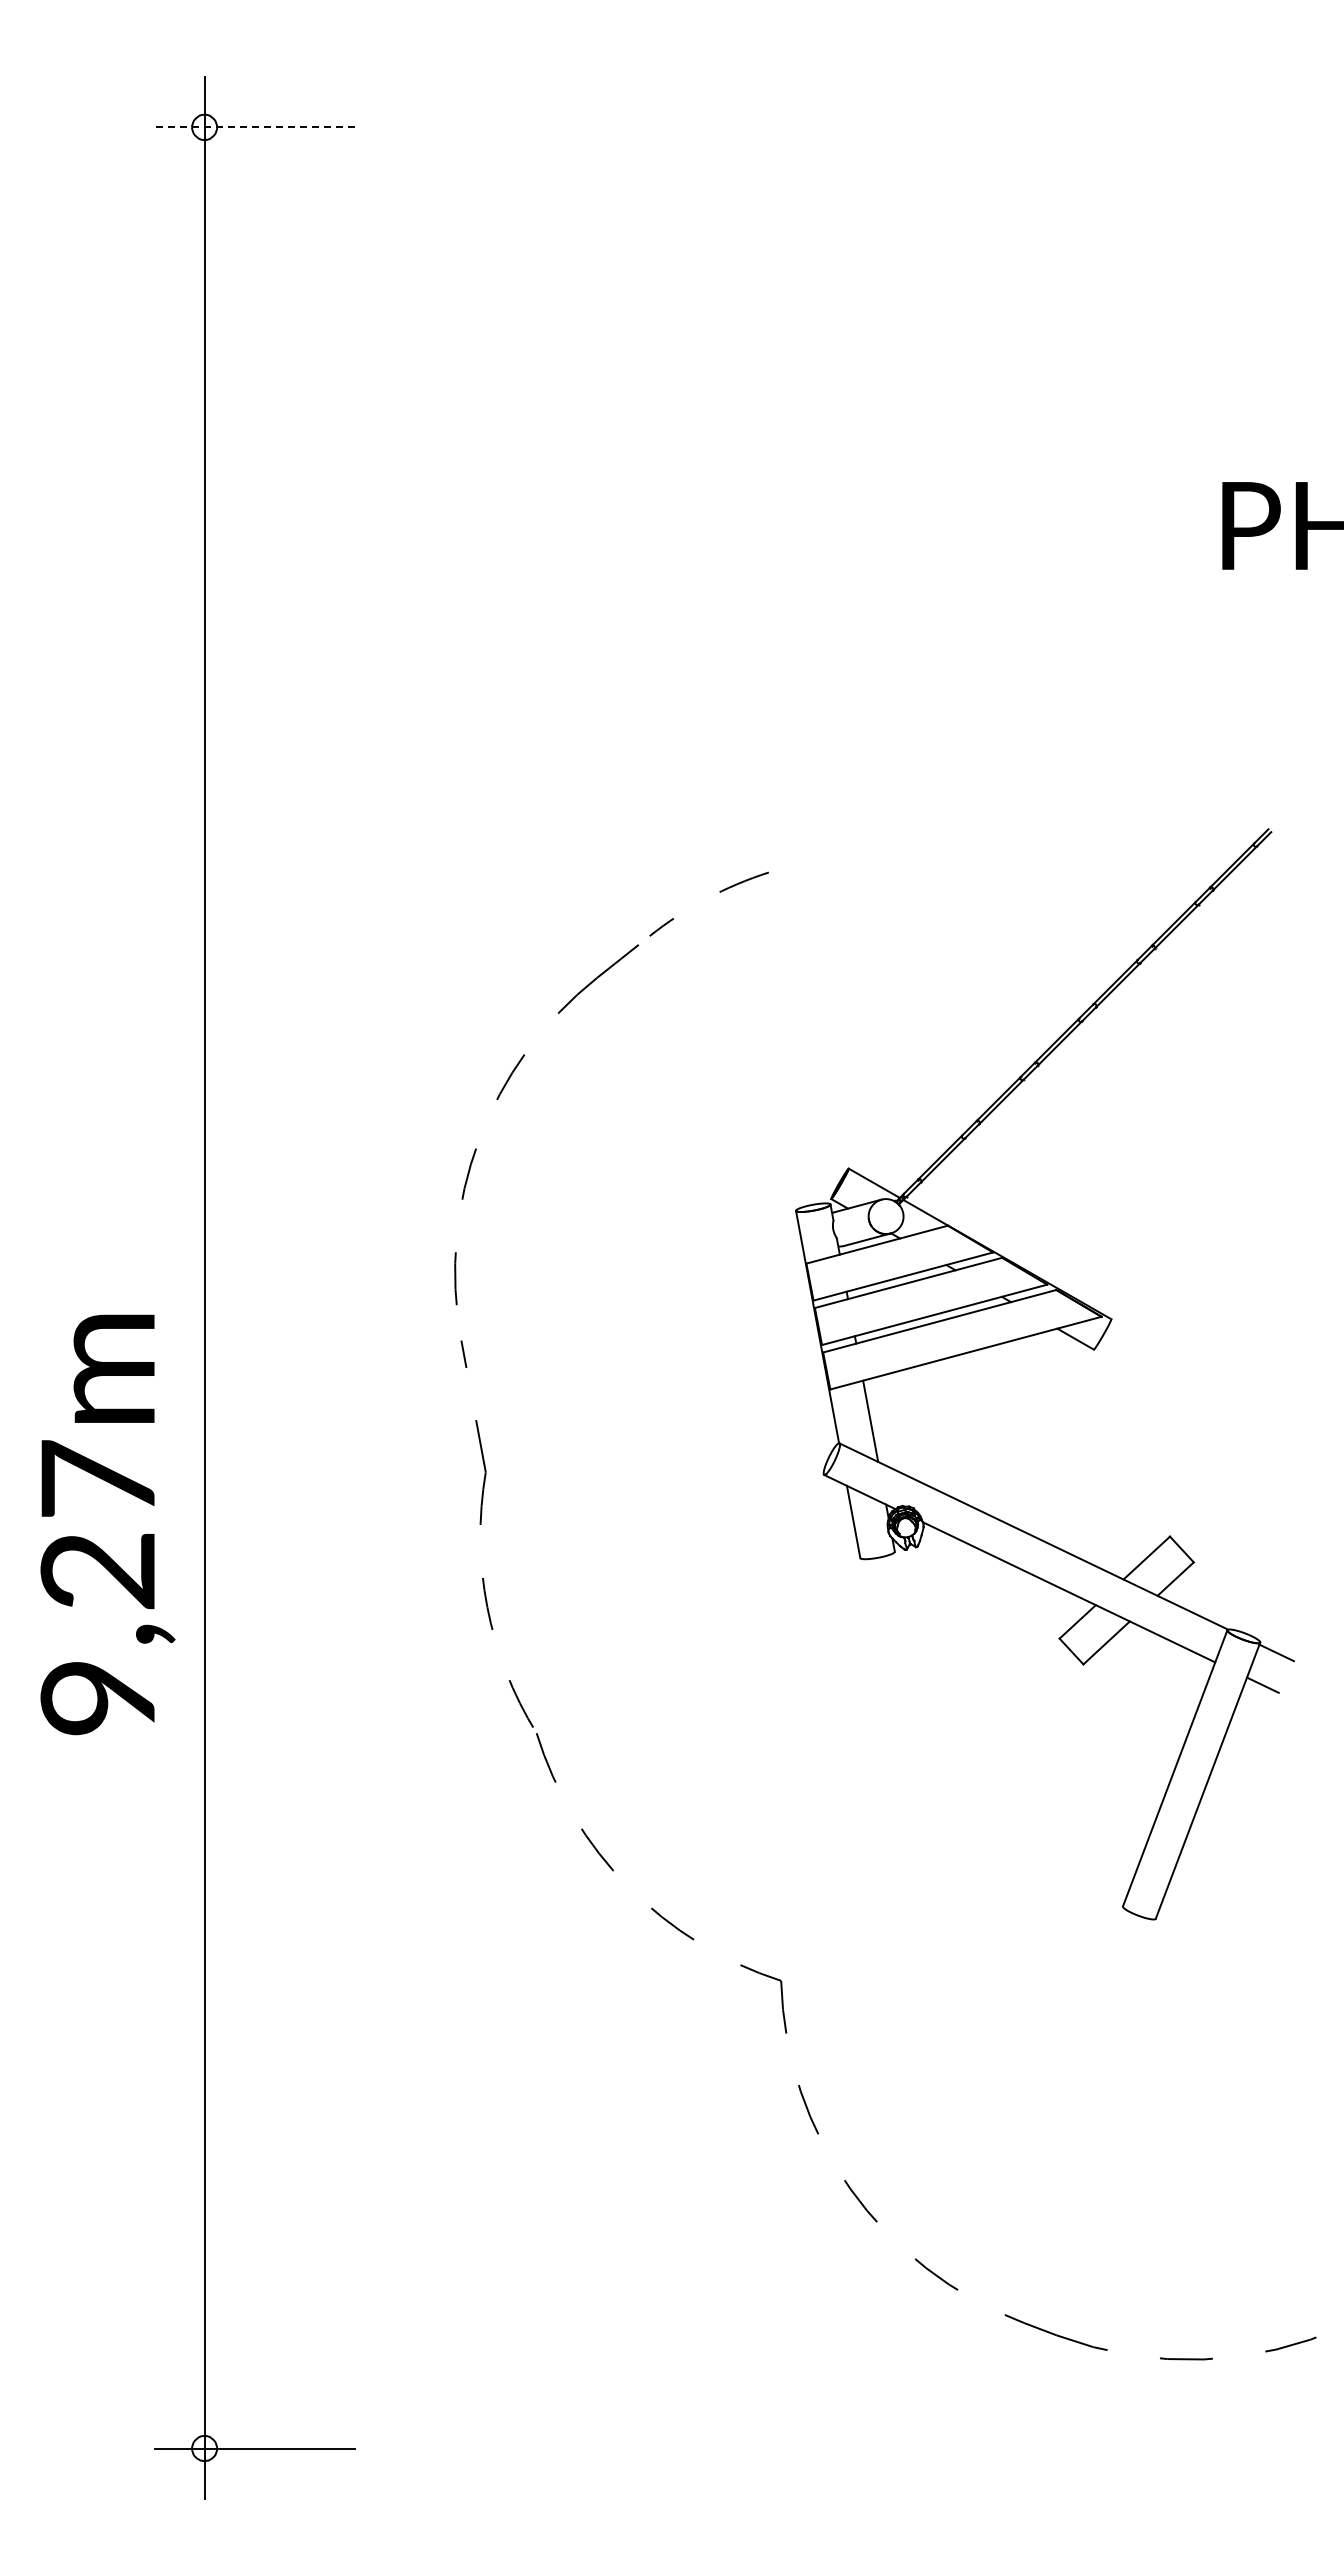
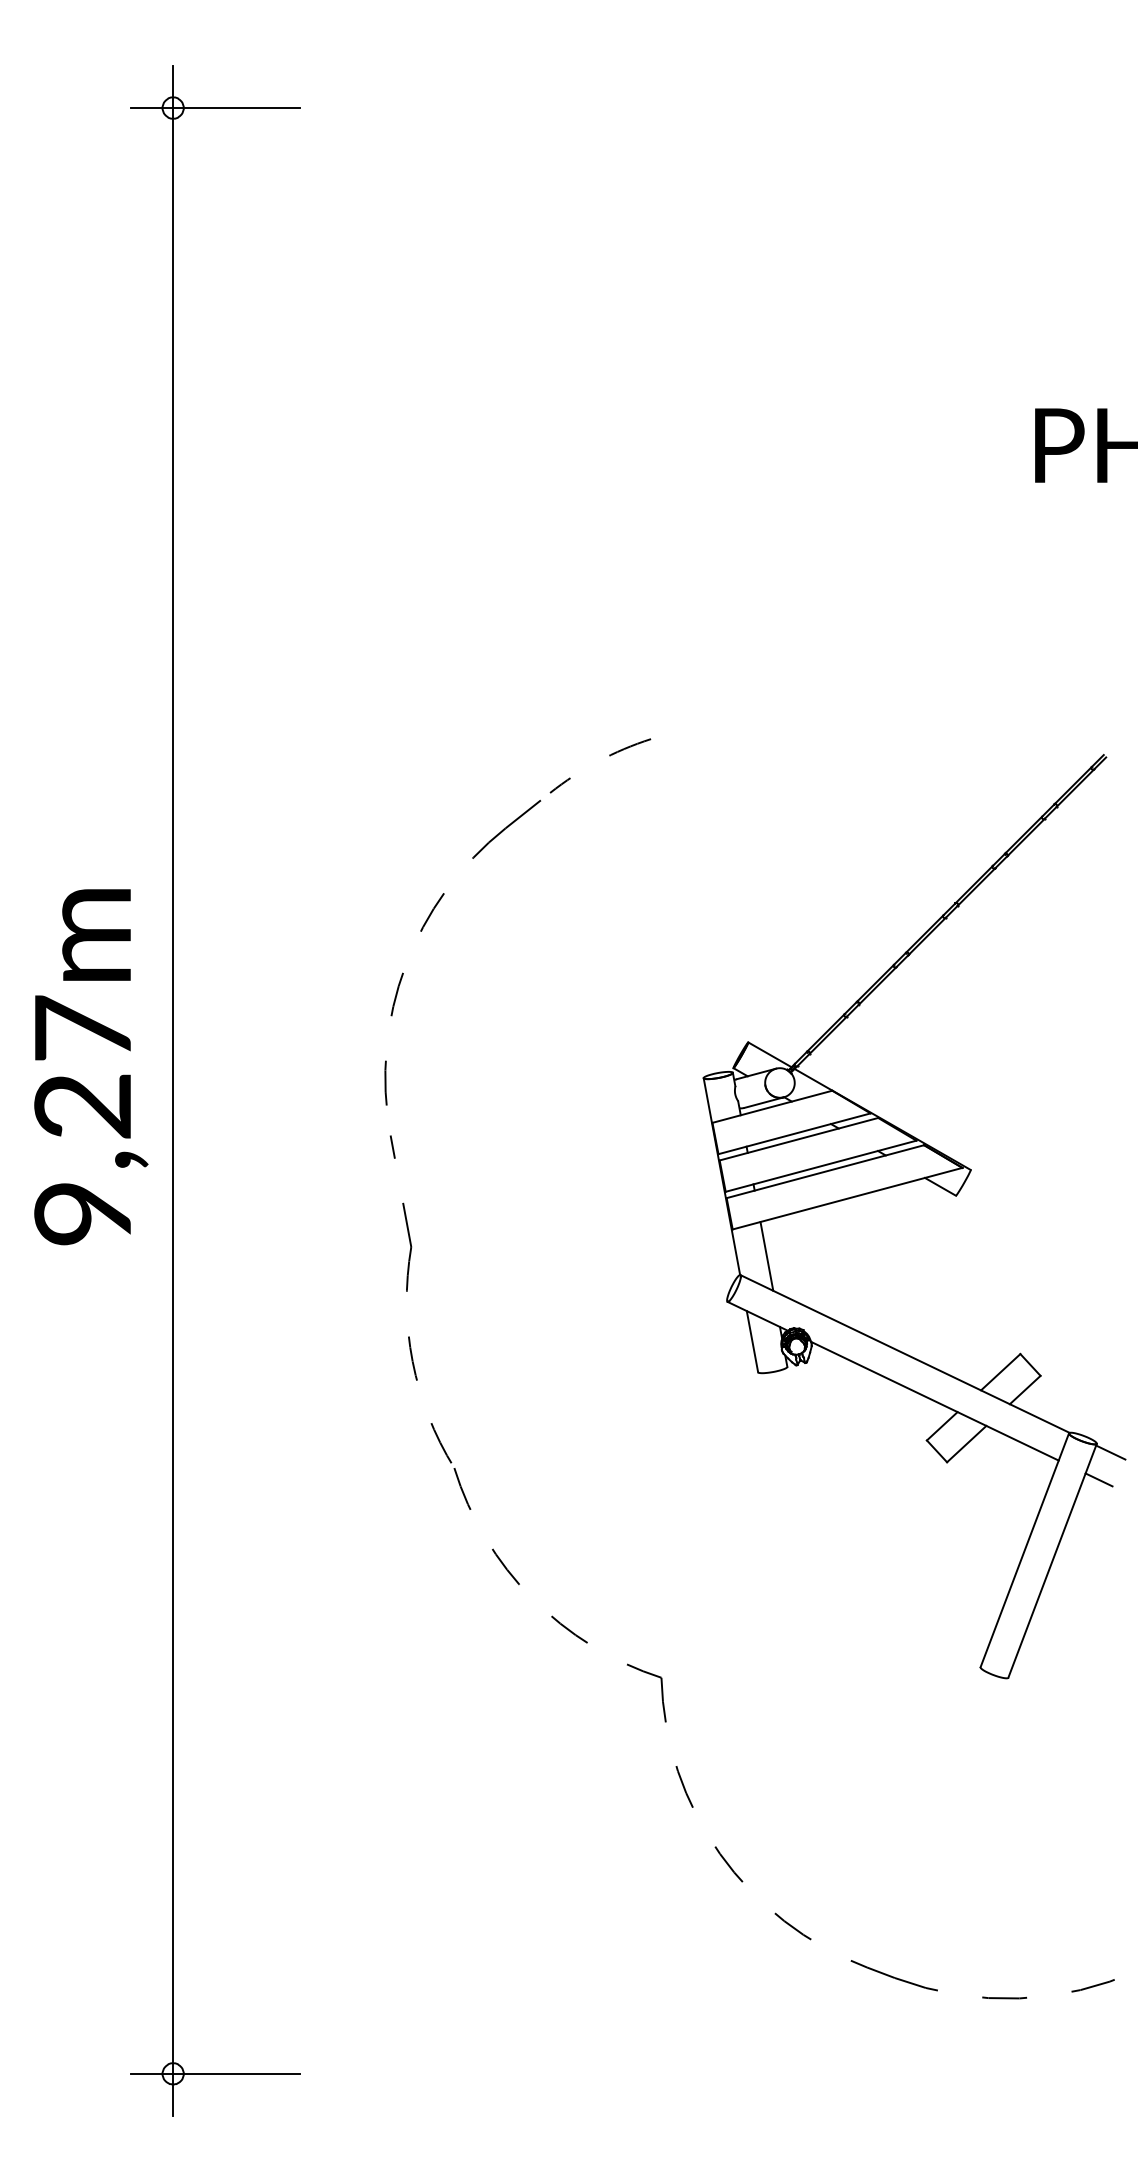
line: (254, 127) -> (215, 108), dashed -> solid
part: (1036, 1335) -> (907, 1183), moved
text: (107, 1524) -> (90, 1066), moved

